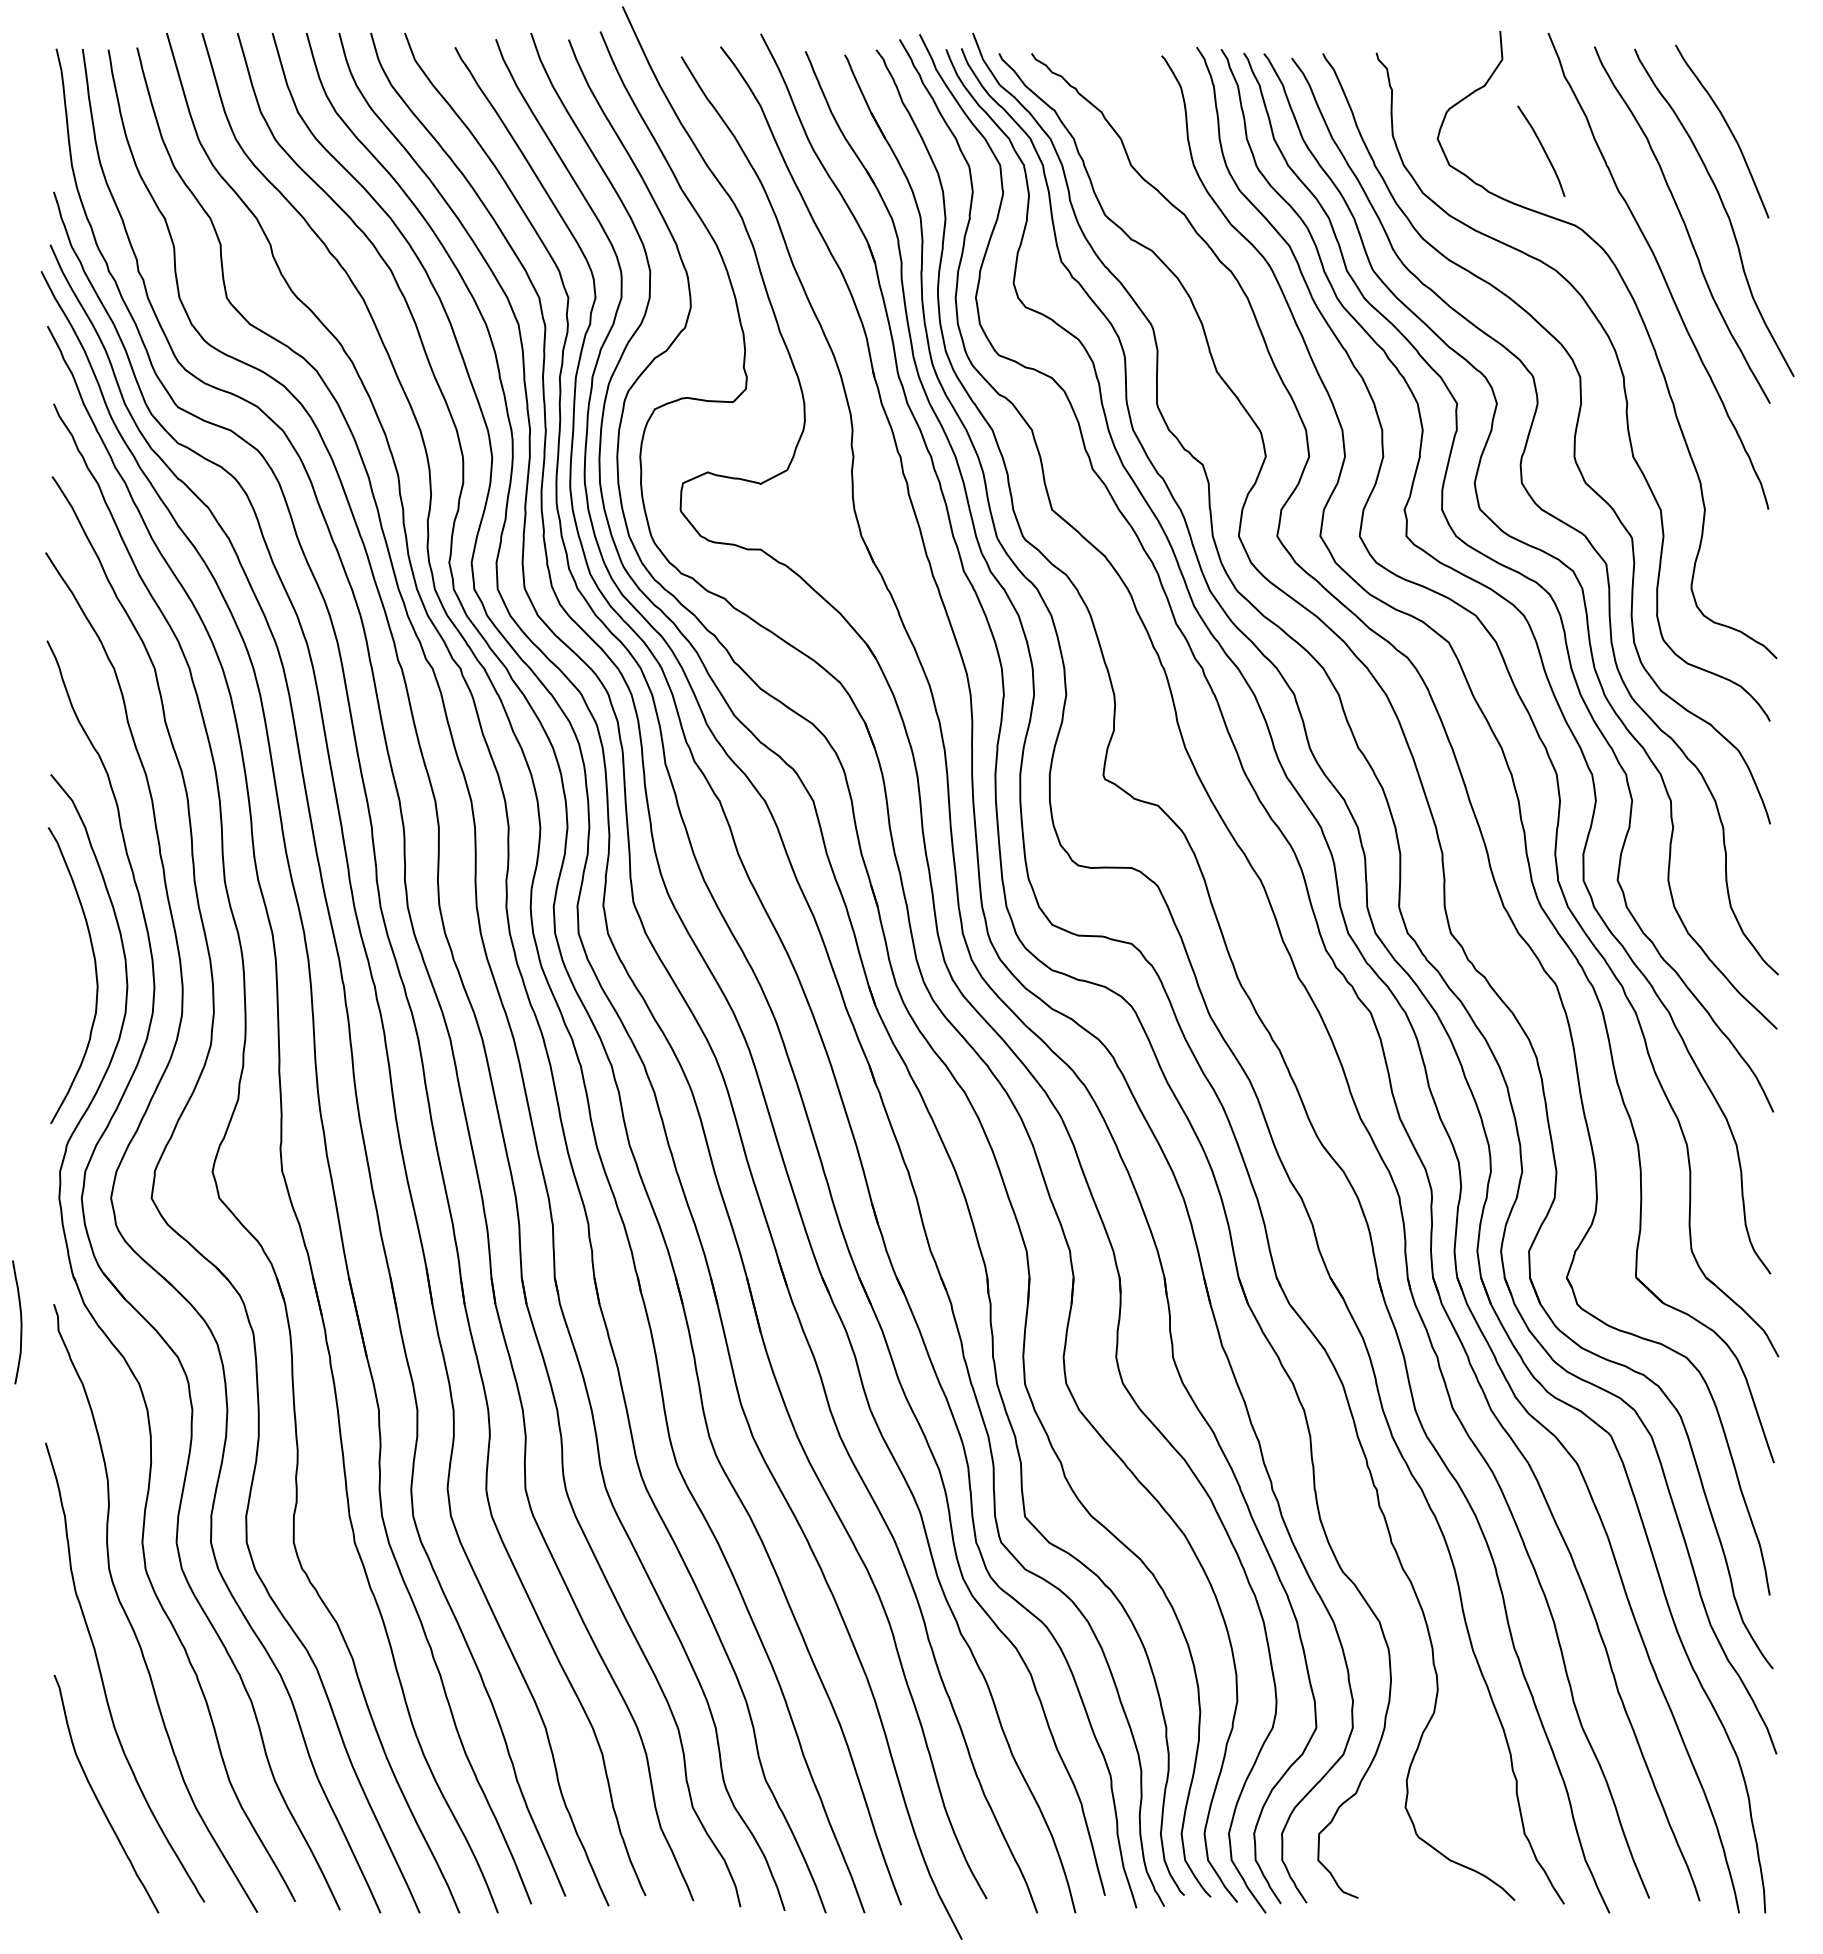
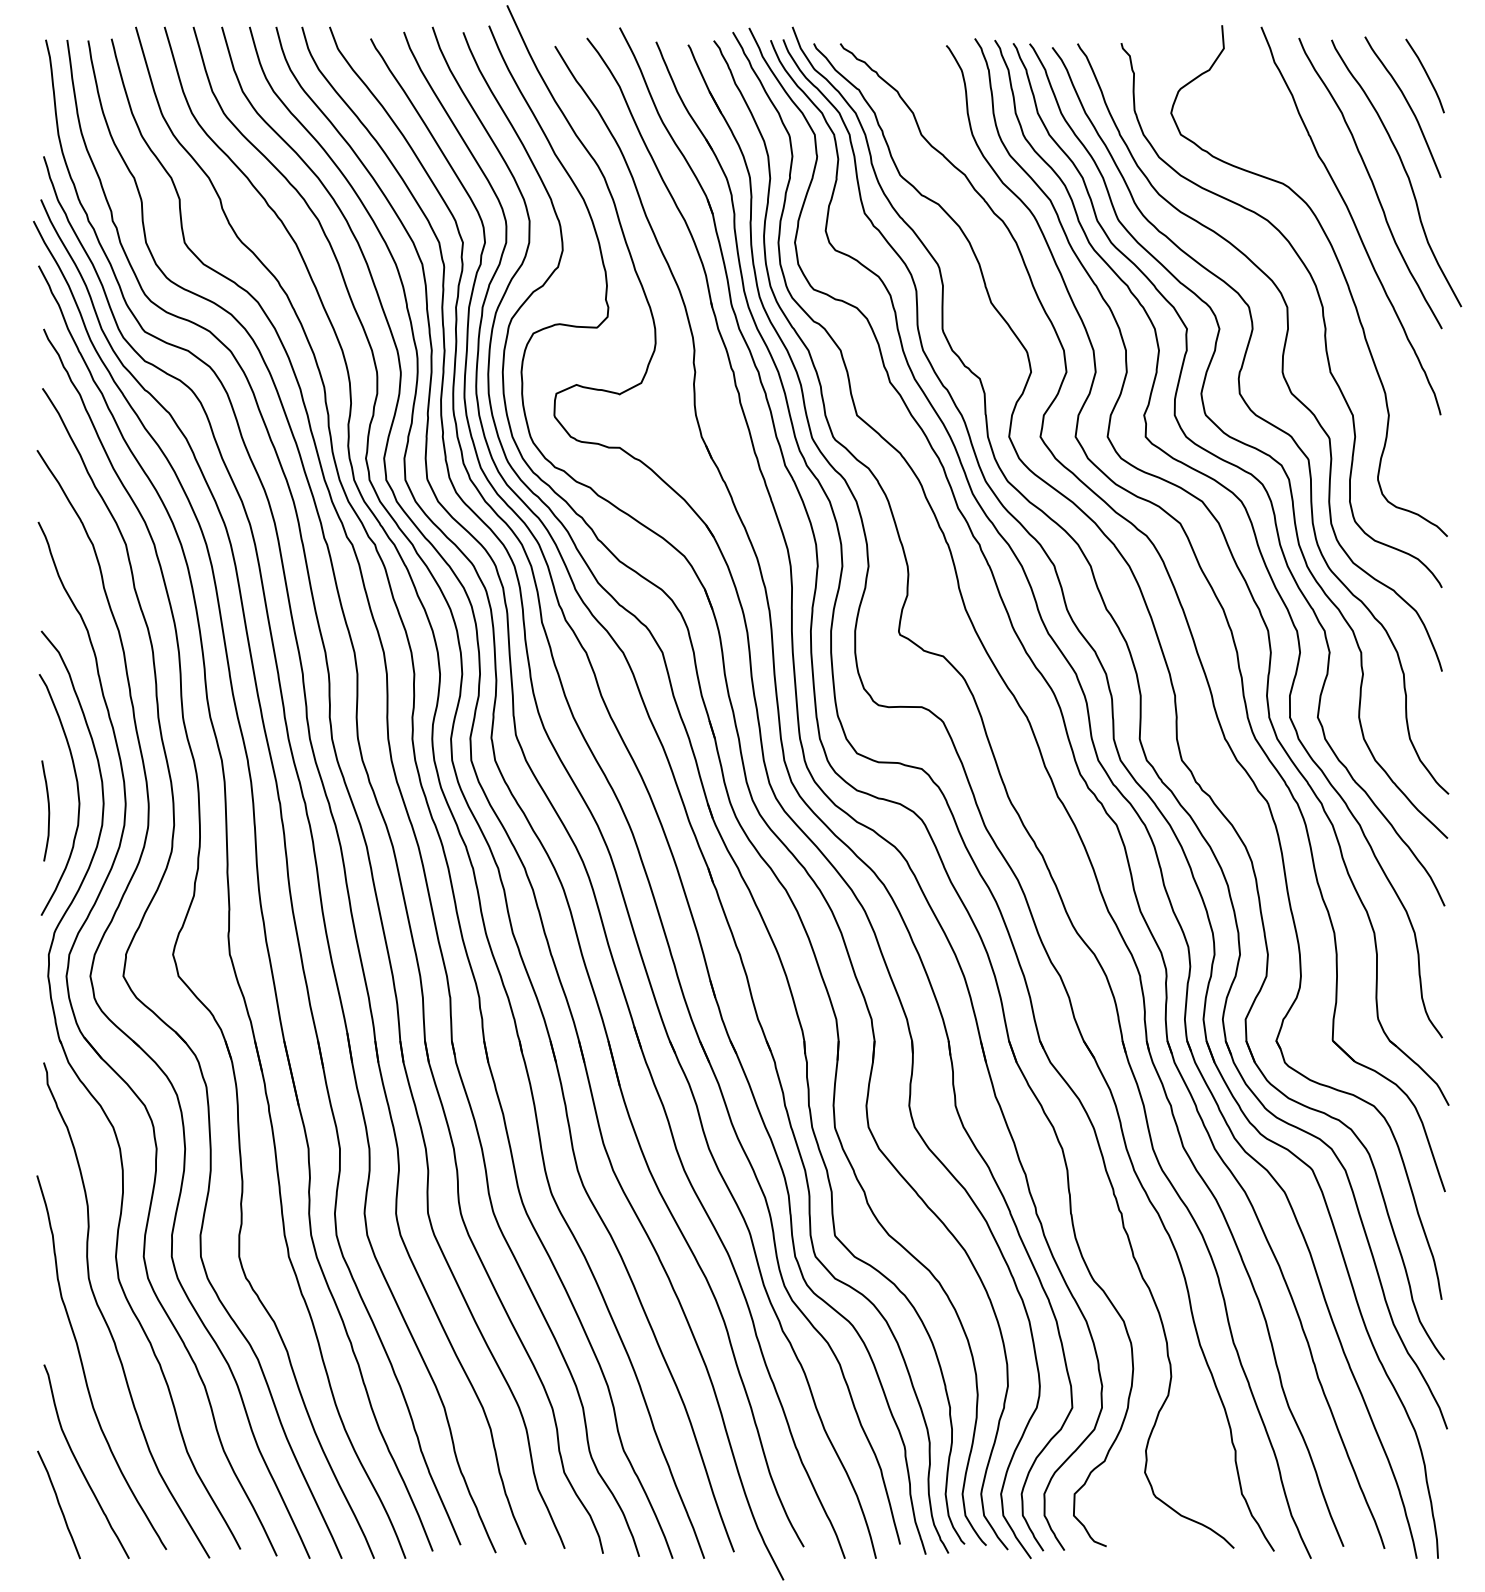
curve: (1542, 149) -> (1426, 74), moved
curve: (20, 1322) -> (48, 811), moved
curve: (72, 1846) -> (58, 1504), added

